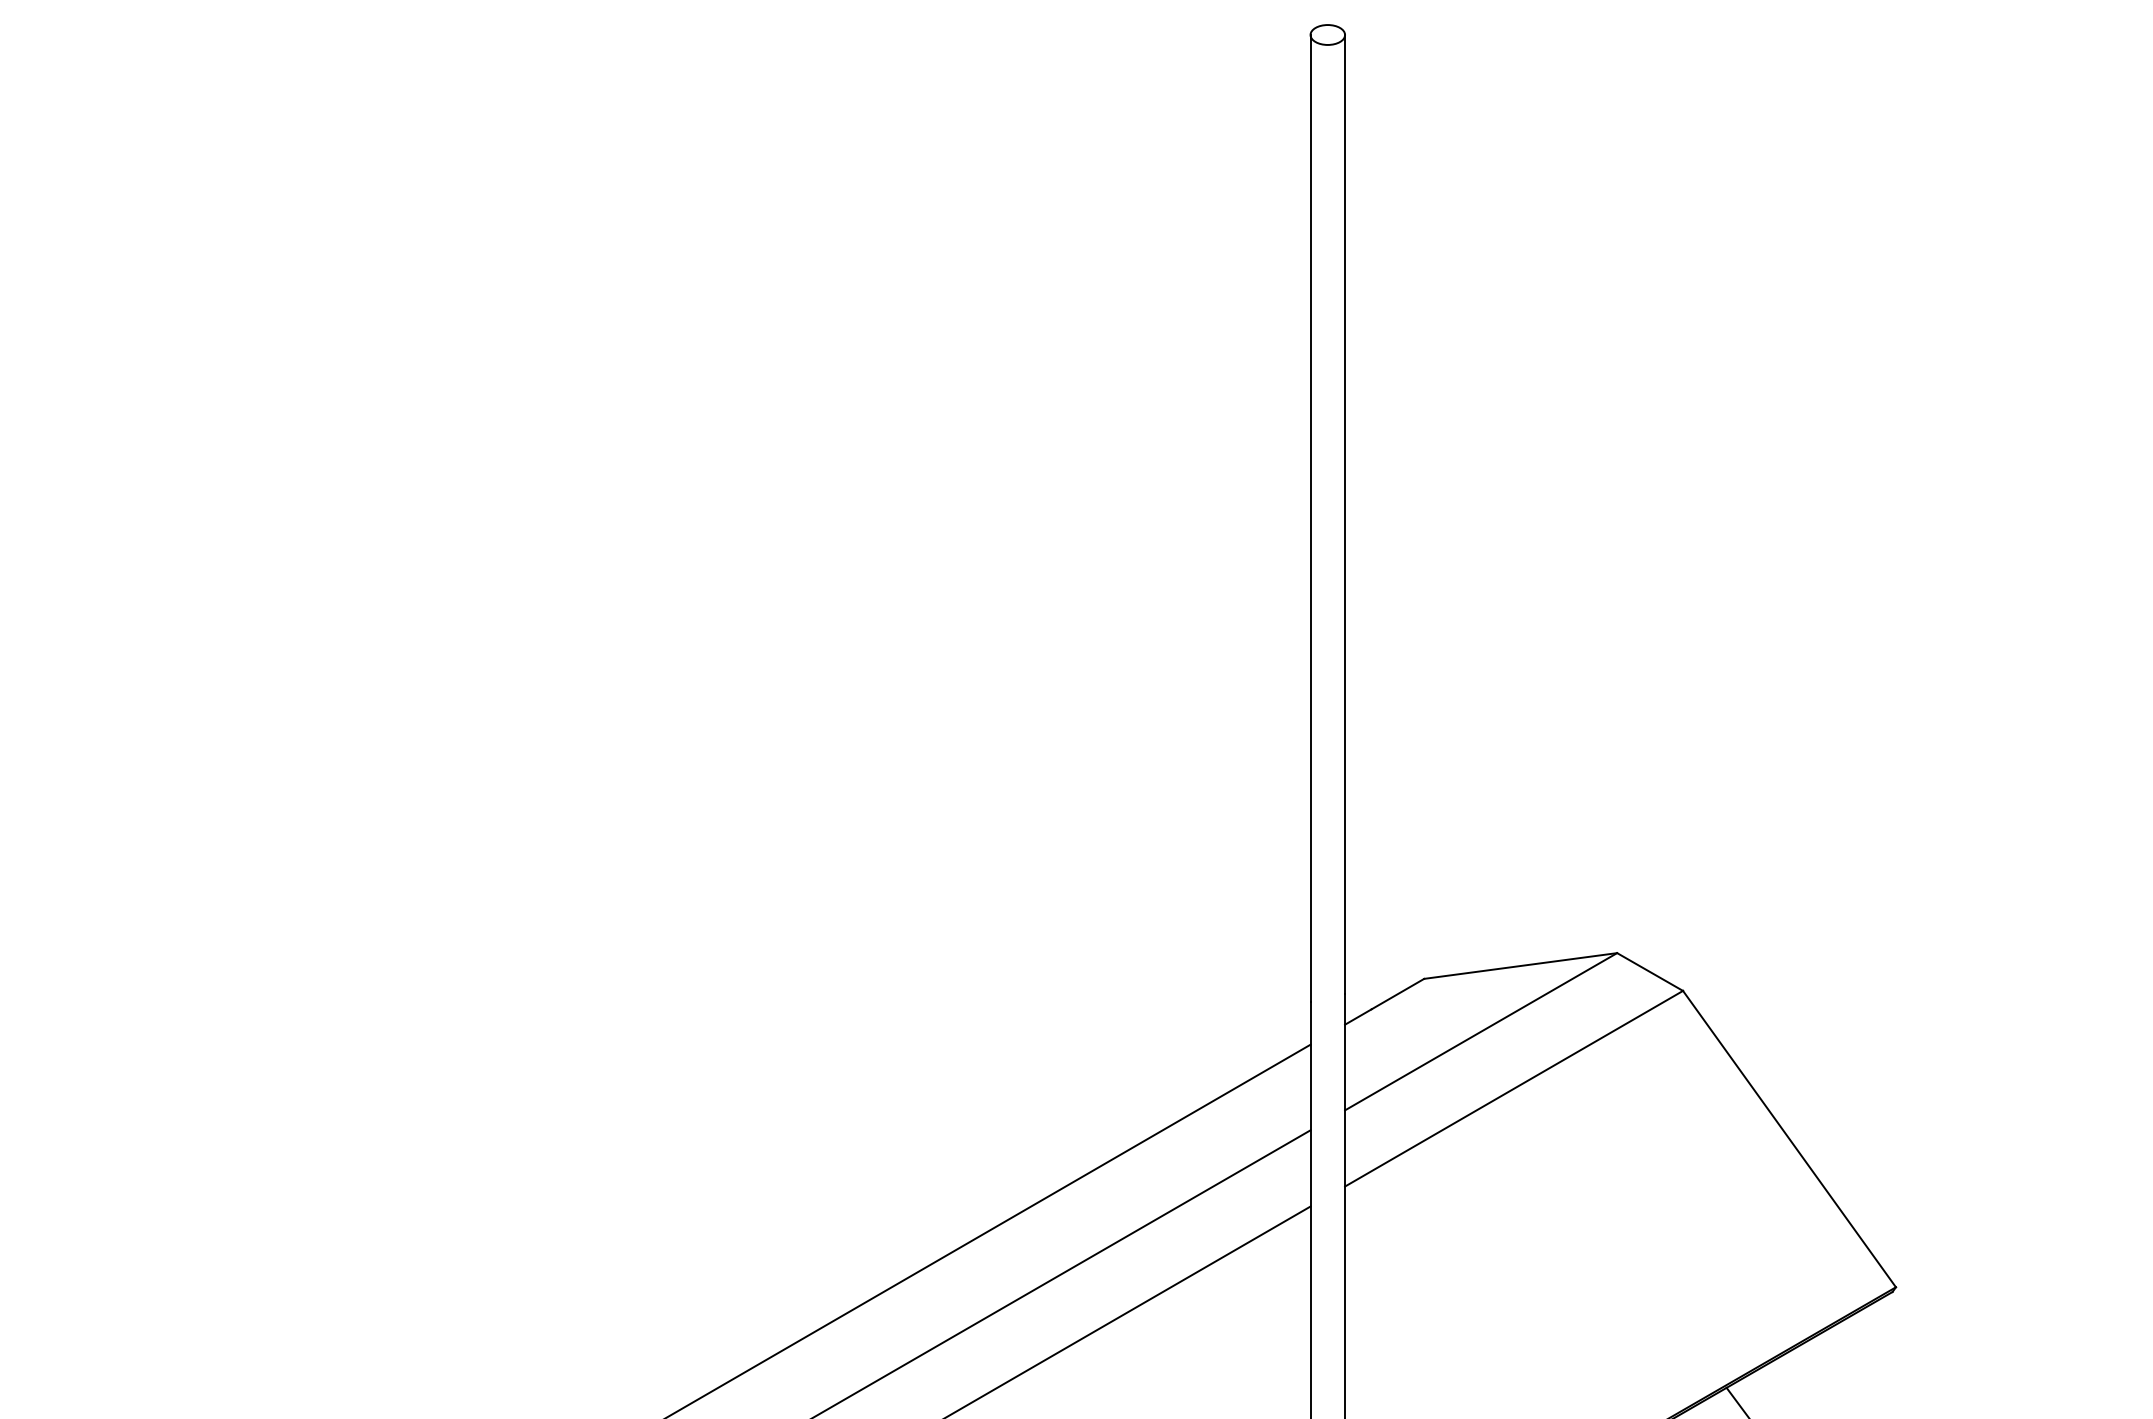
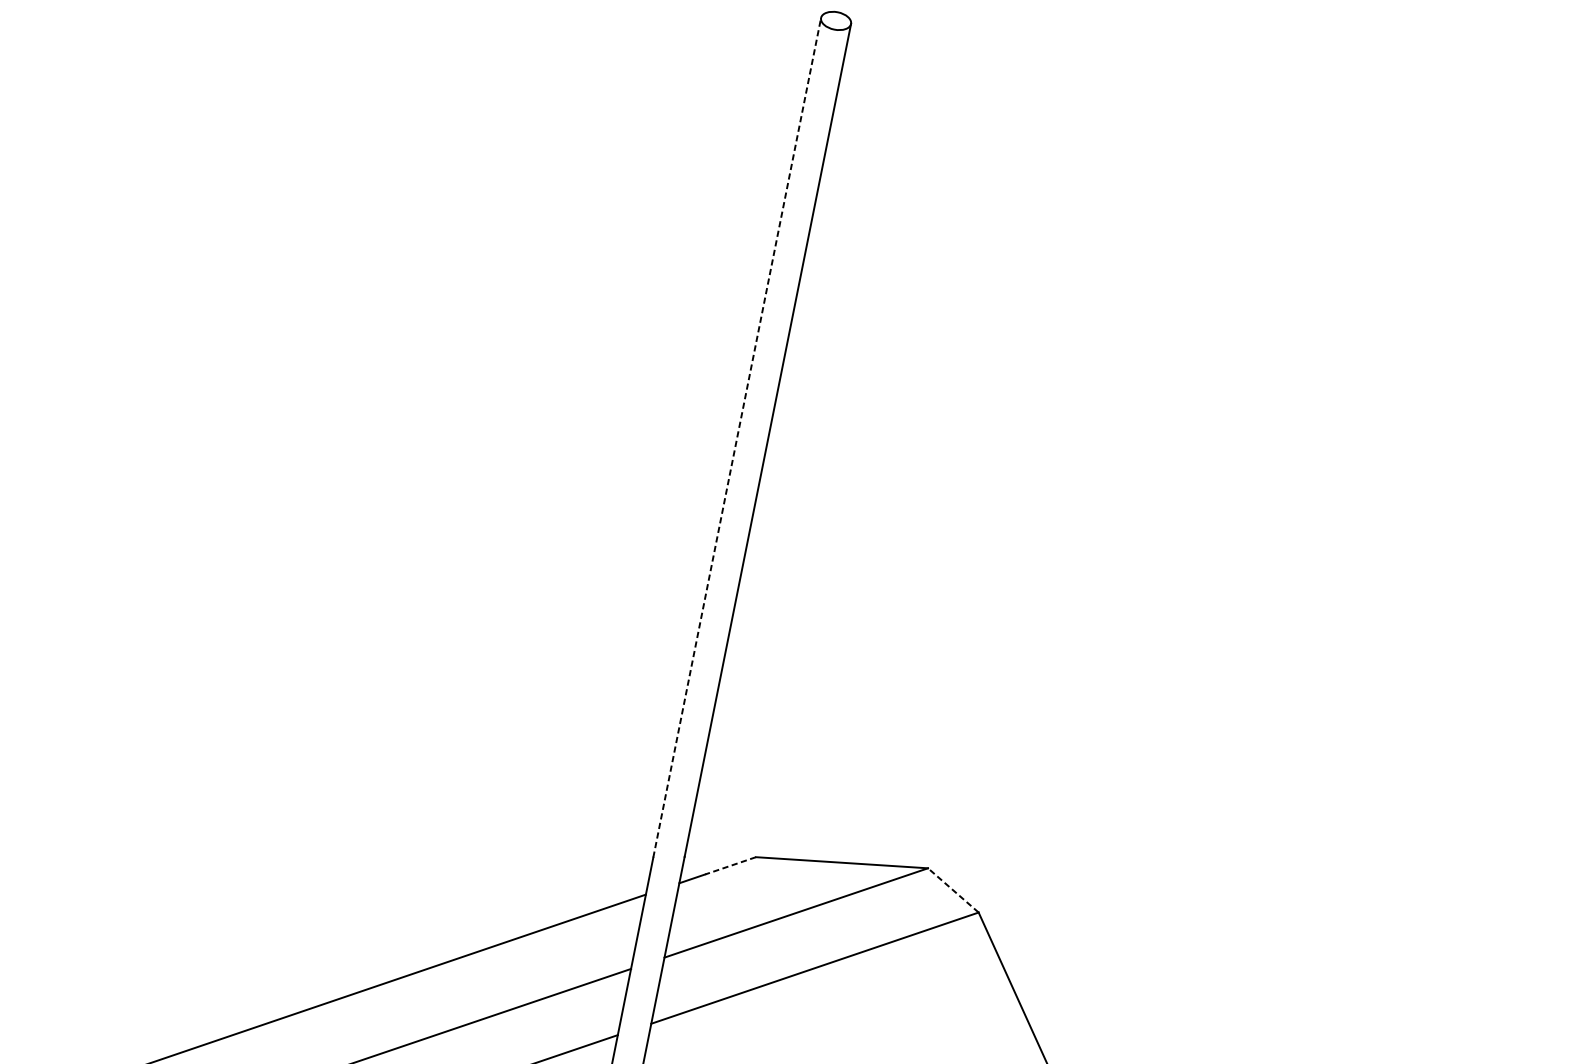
line: (1310, 518) -> (737, 437), solid -> dashed
line: (1650, 972) -> (953, 890), solid -> dashed
line: (1397, 994) -> (730, 866), solid -> dashed

